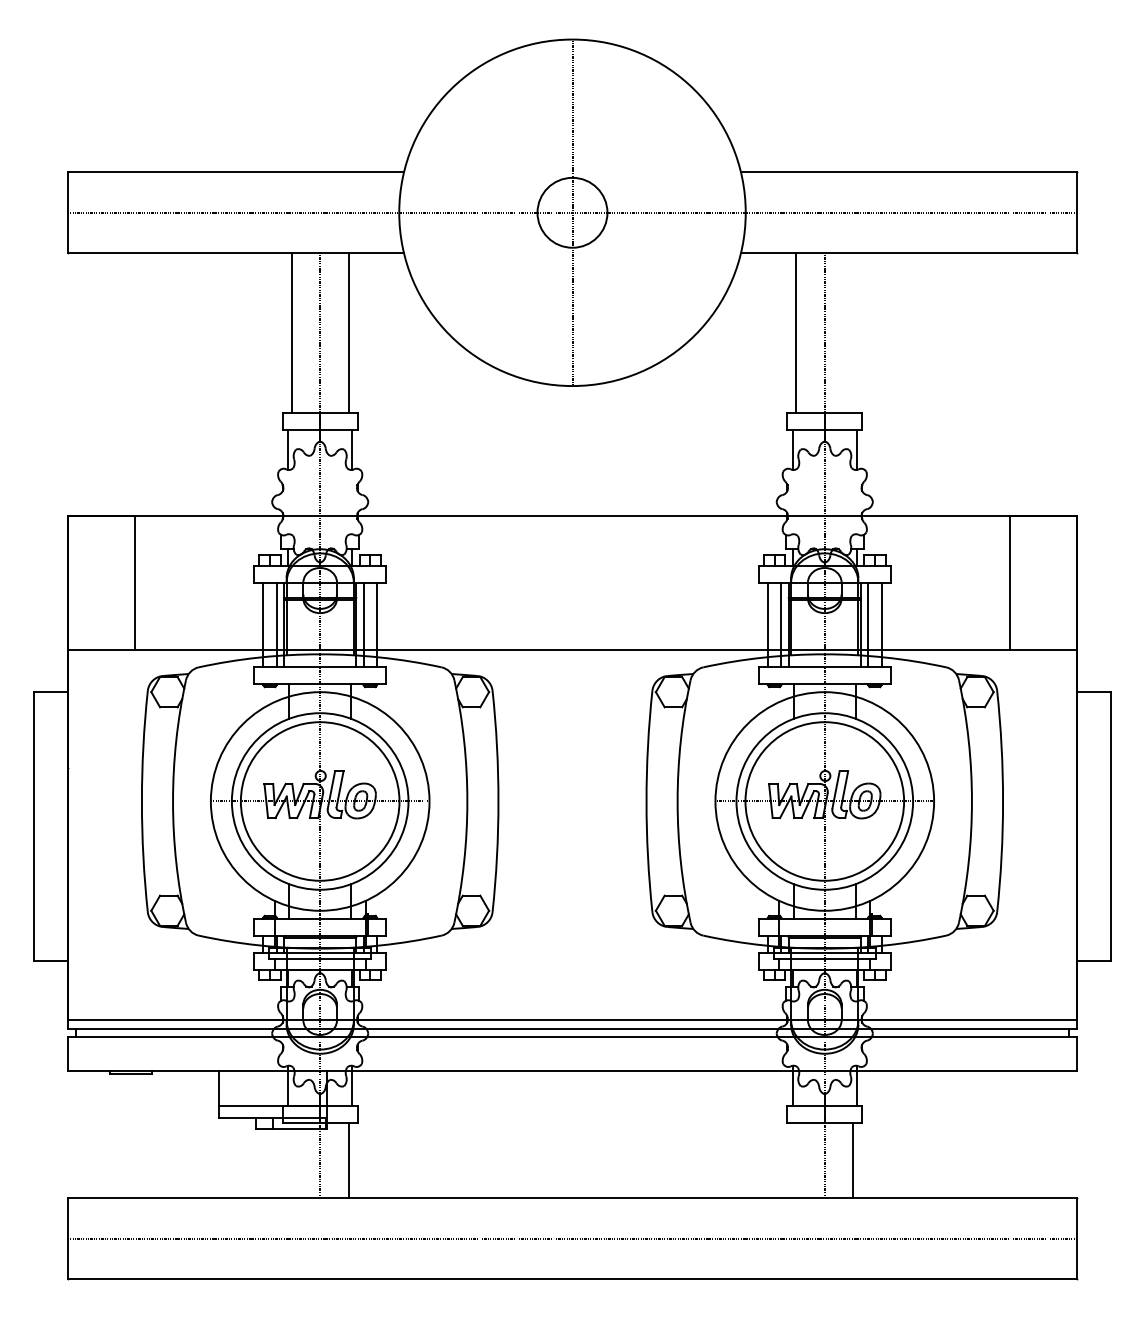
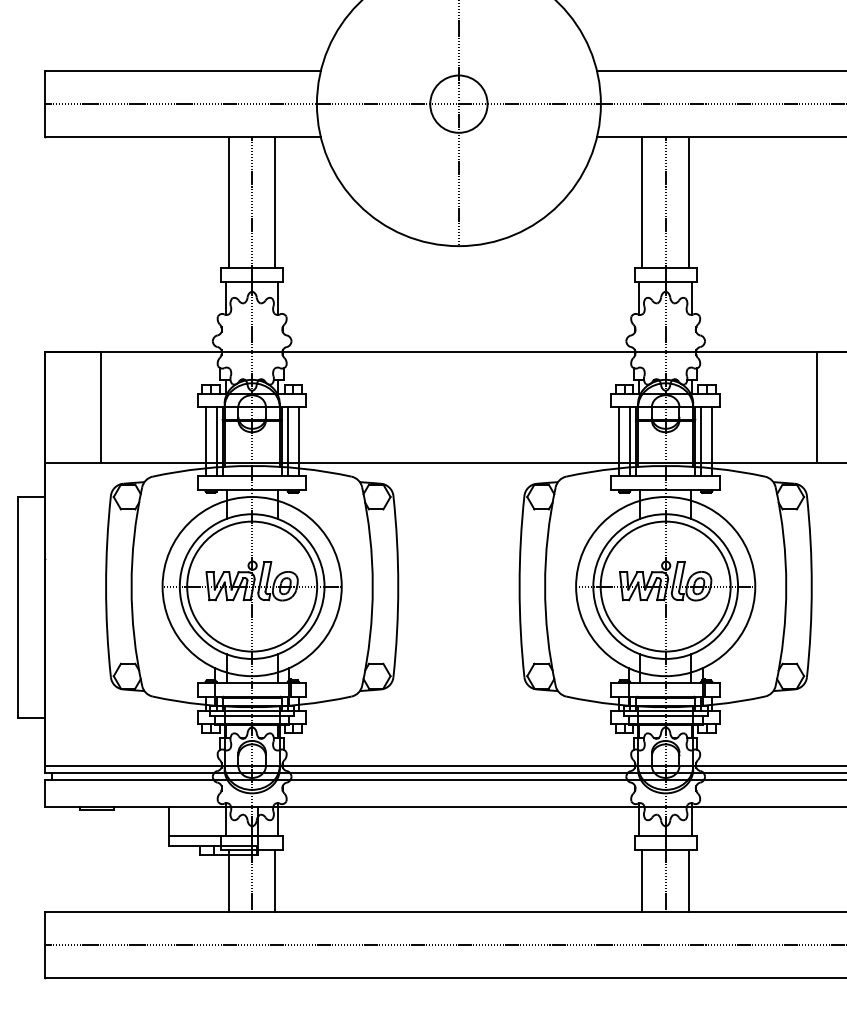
line: (853, 332) -> (689, 202), added
line: (291, 1160) -> (228, 880), added
line: (796, 1160) -> (642, 880), added

